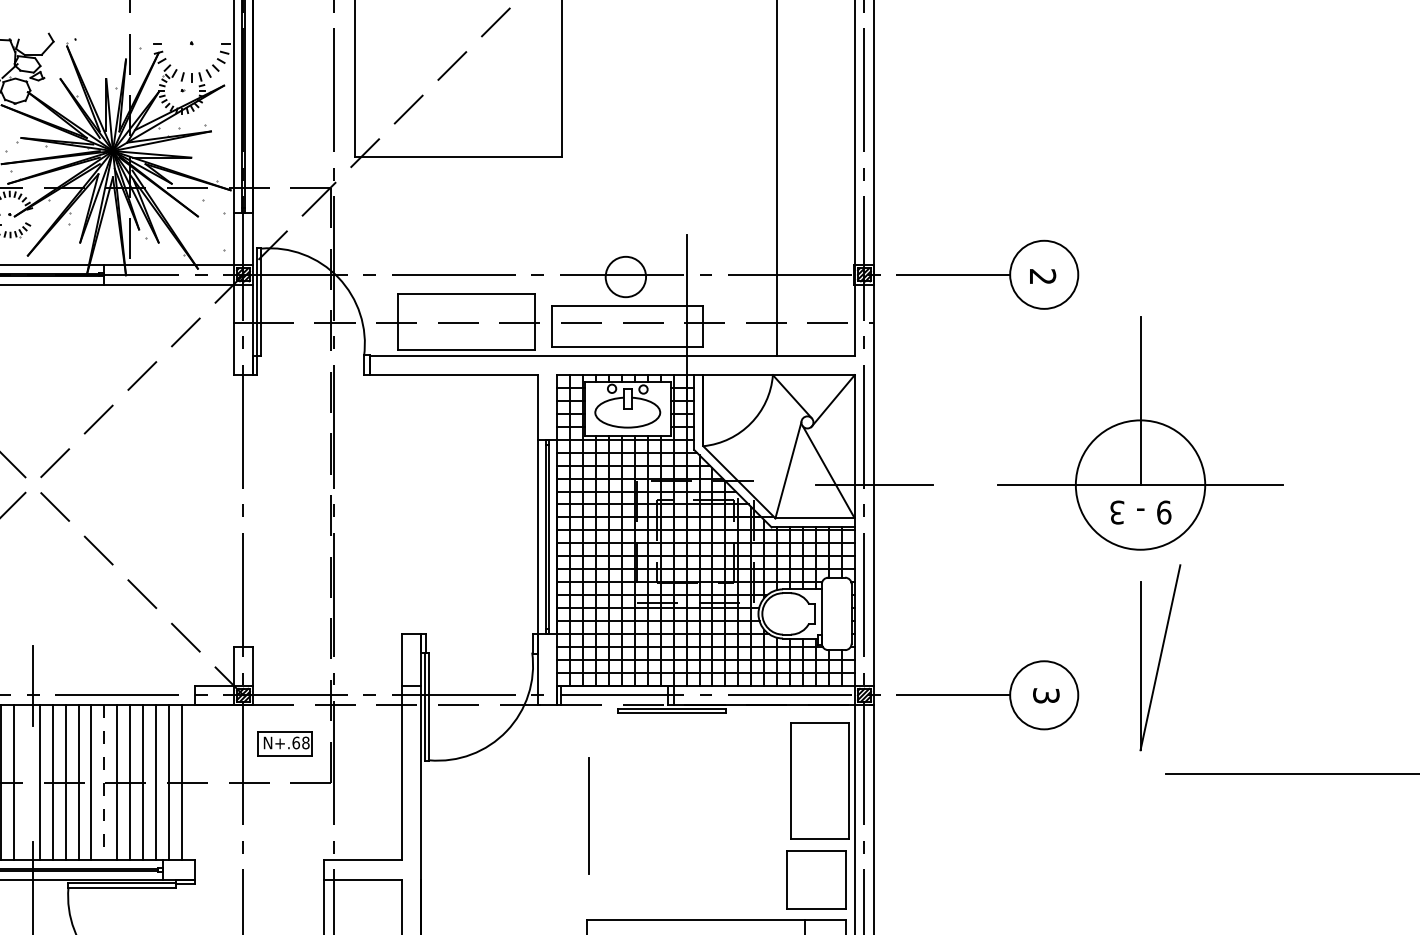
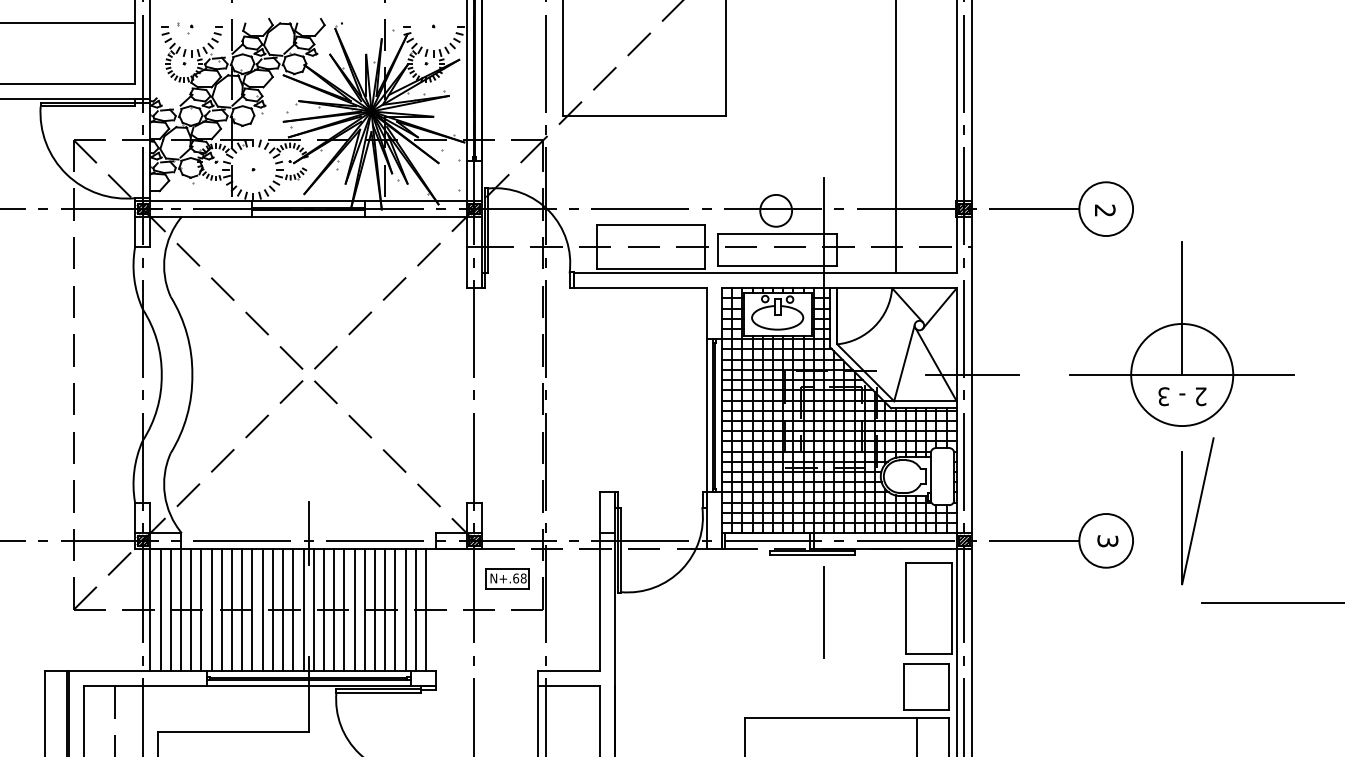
text: (1163, 512) -> (1200, 396), 9 -> 2
line: (26, 782) -> (303, 609), added
line: (104, 783) -> (364, 610), dashed -> solid
line: (588, 816) -> (823, 612), moved

